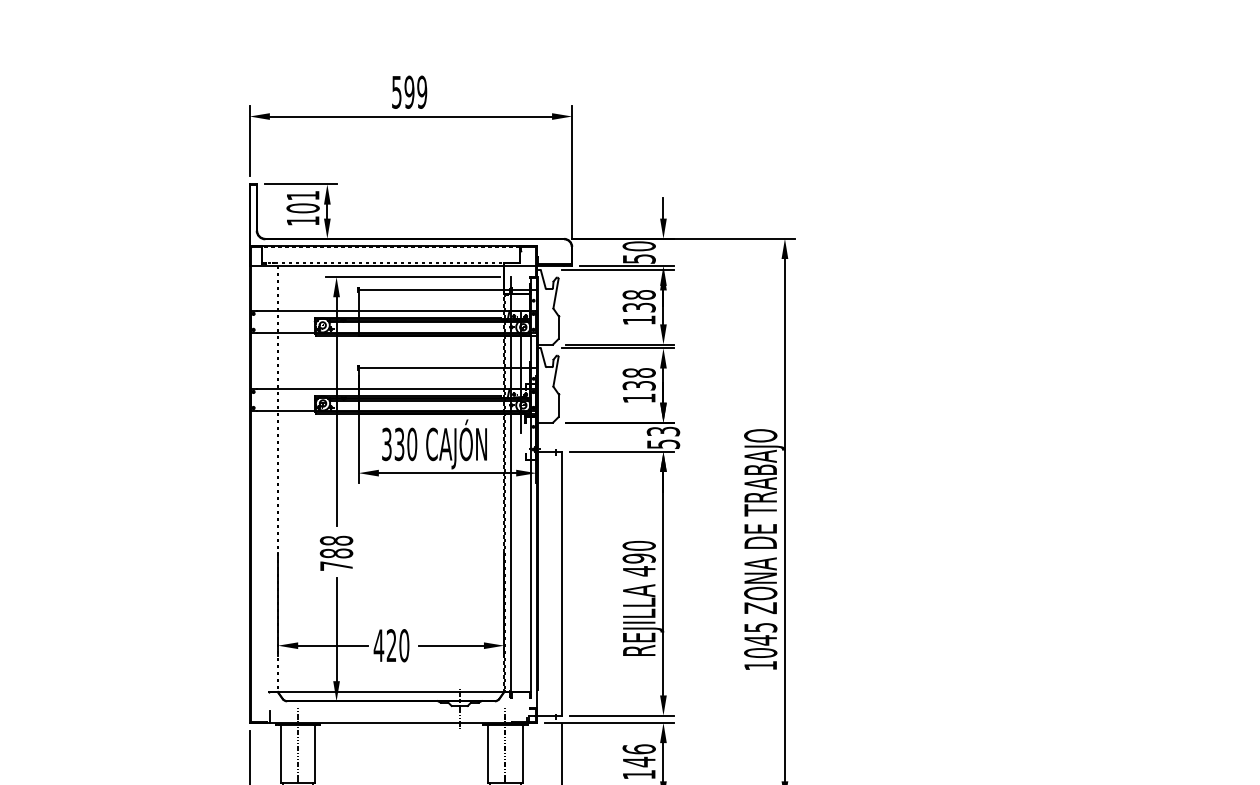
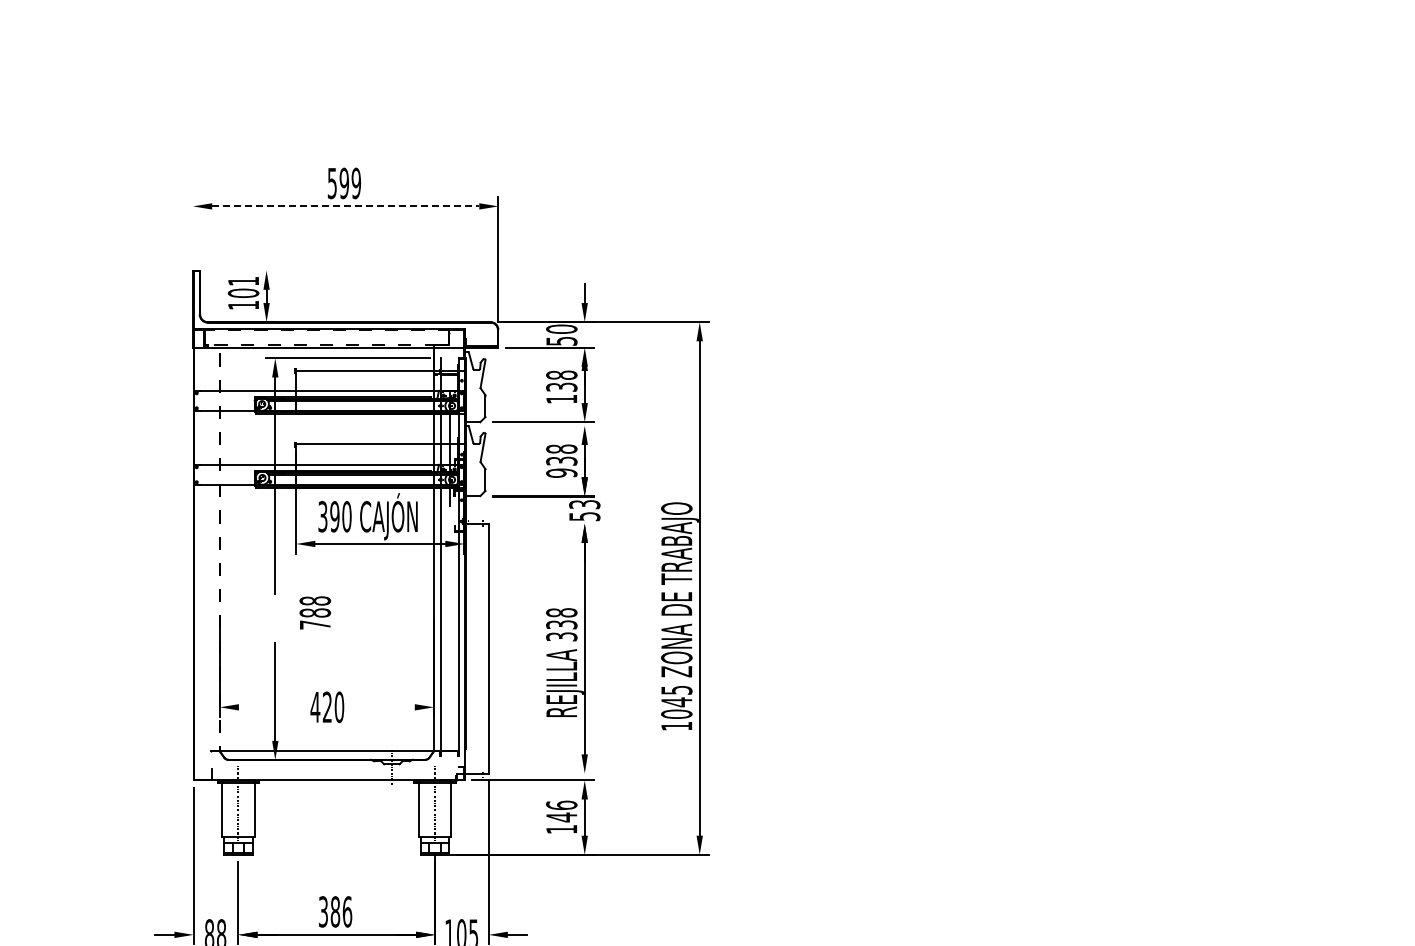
line: (410, 116) -> (345, 206), solid -> dashed
line: (250, 140) -> (193, 229), removed
line: (300, 184) -> (241, 270), removed
line: (617, 269) -> (541, 351), removed
line: (617, 347) -> (541, 425), removed
text: (638, 397) -> (561, 472), 138 -> 938
text: (399, 444) -> (334, 516), 330 -> 390
line: (622, 451) -> (545, 523), removed
text: (335, 552) -> (314, 612), moved
text: (638, 558) -> (561, 624), 490 -> 338
line: (332, 645) -> (271, 707), removed
line: (450, 645) -> (383, 707), removed
line: (622, 715) -> (545, 773), removed

